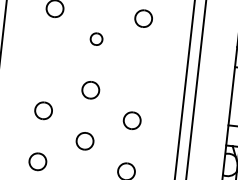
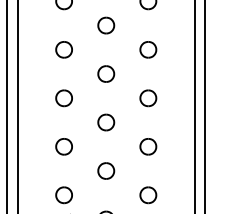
part: (96, 38) -> (106, 73), size x1.43
part: (48, 59) -> (63, 98), added
part: (138, 69) -> (148, 98), added

